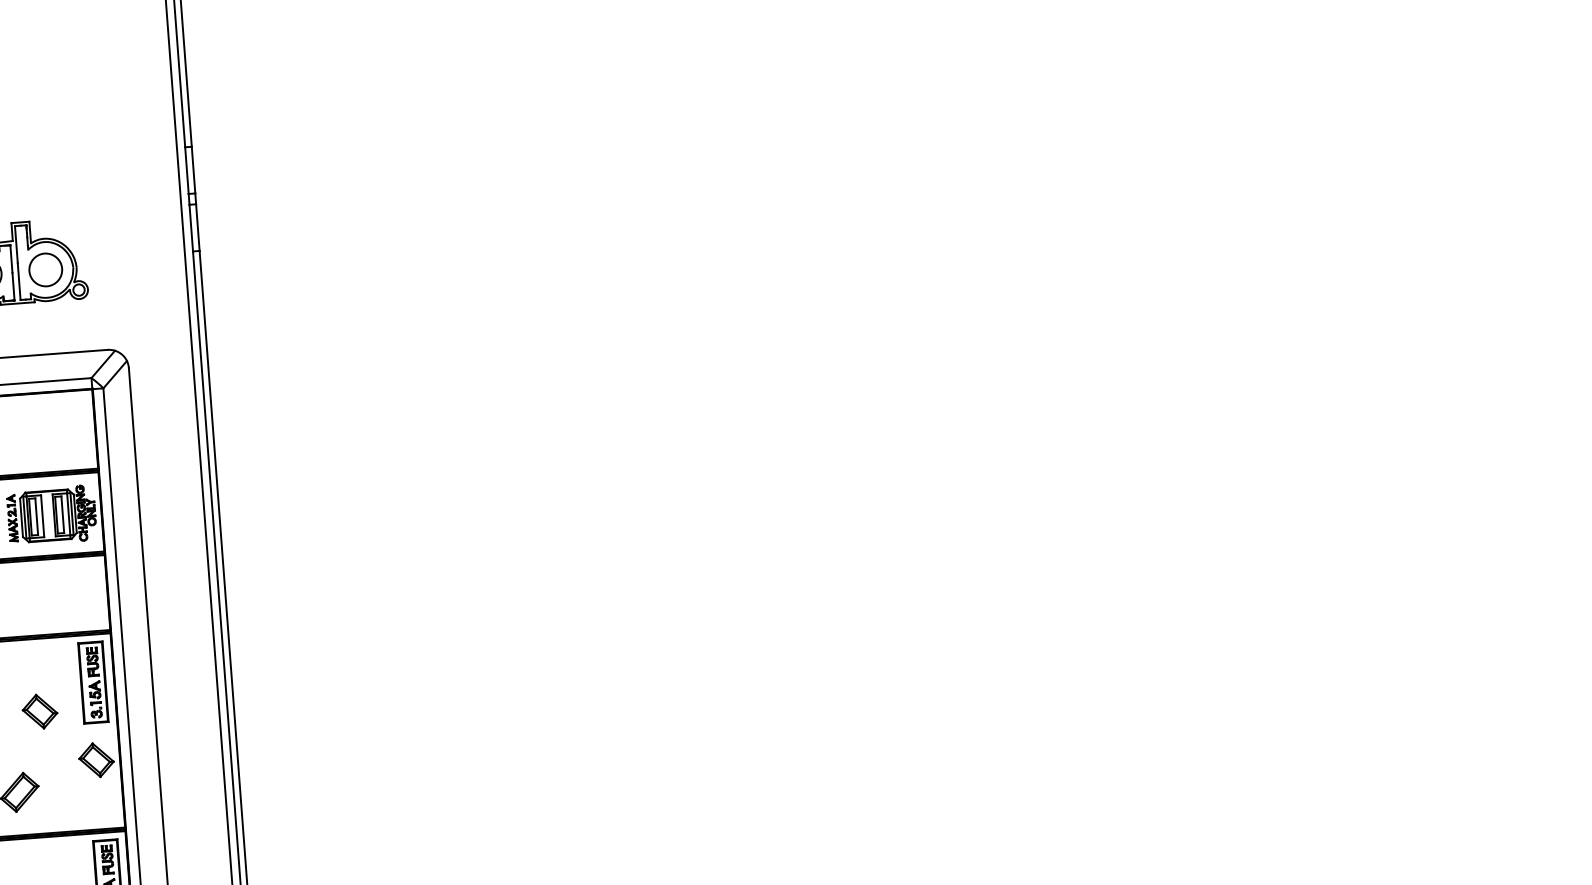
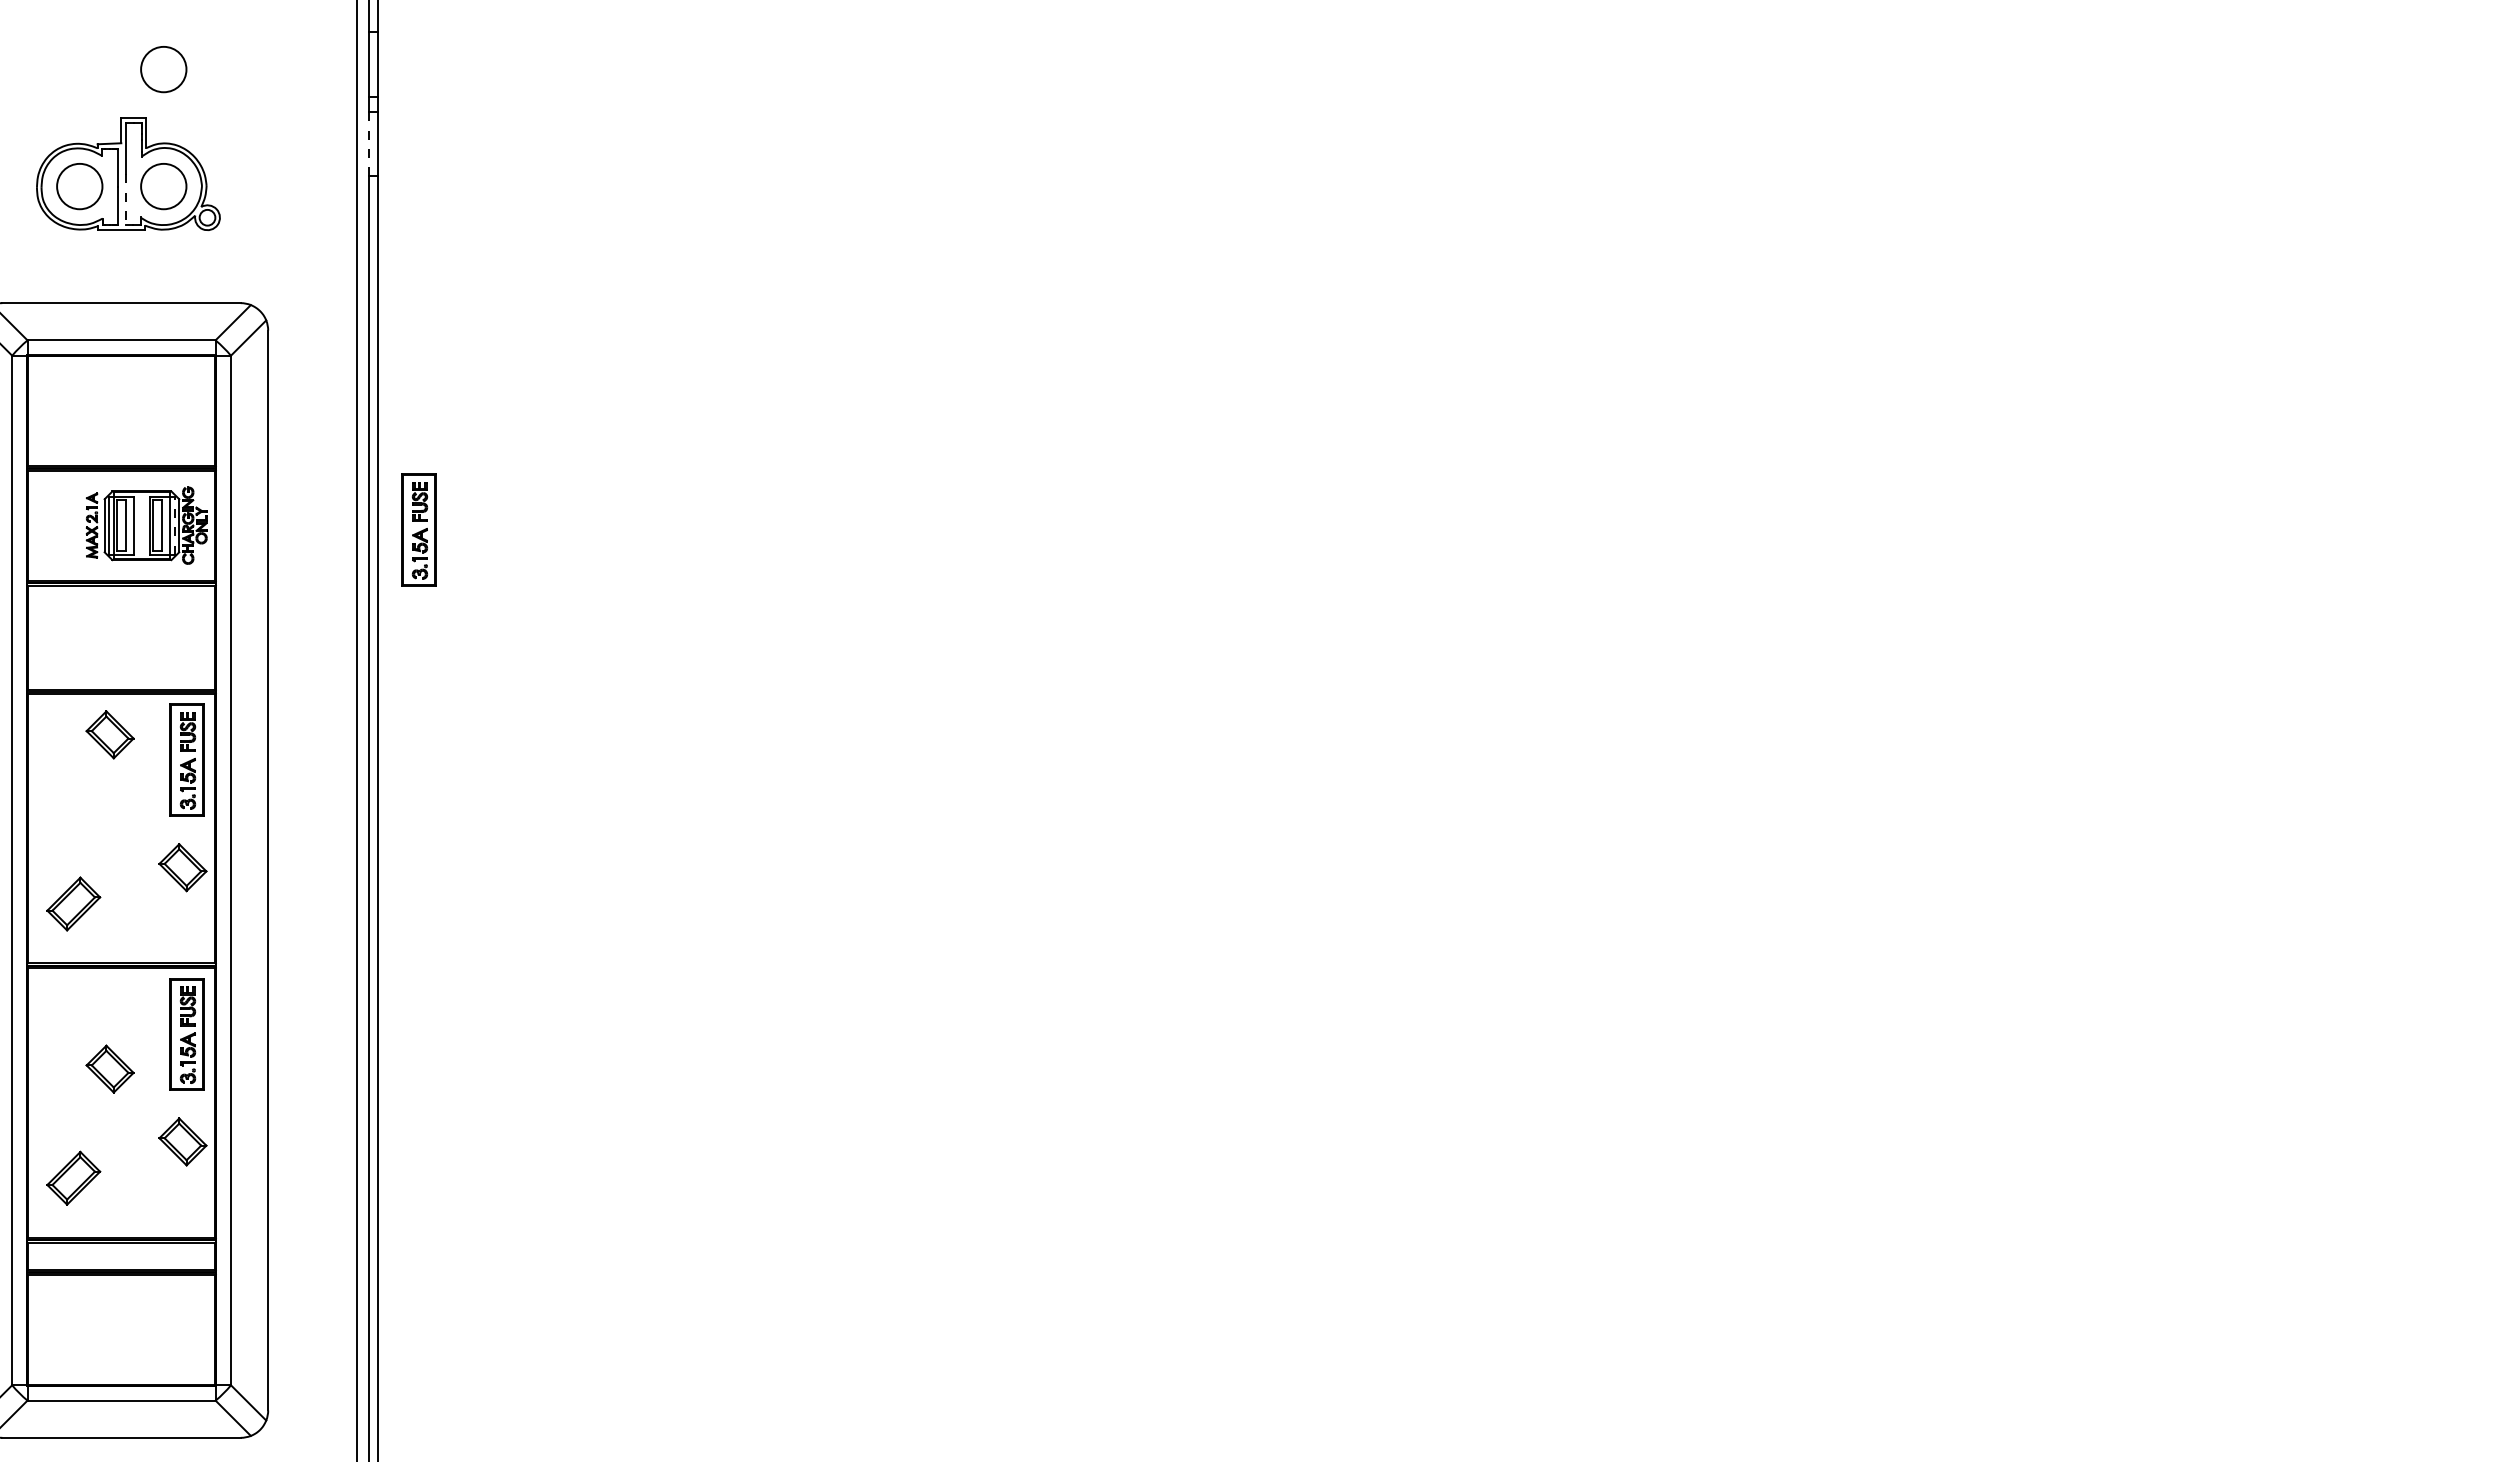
circle: (39, 185) -> (163, 69), added
line: (191, 227) -> (368, 143), solid -> dashed
line: (18, 281) -> (125, 199), solid -> dashed
part: (248, 503) -> (418, 529), added
line: (71, 513) -> (174, 525), solid -> dashed
part: (39, 711) -> (109, 734), moved

